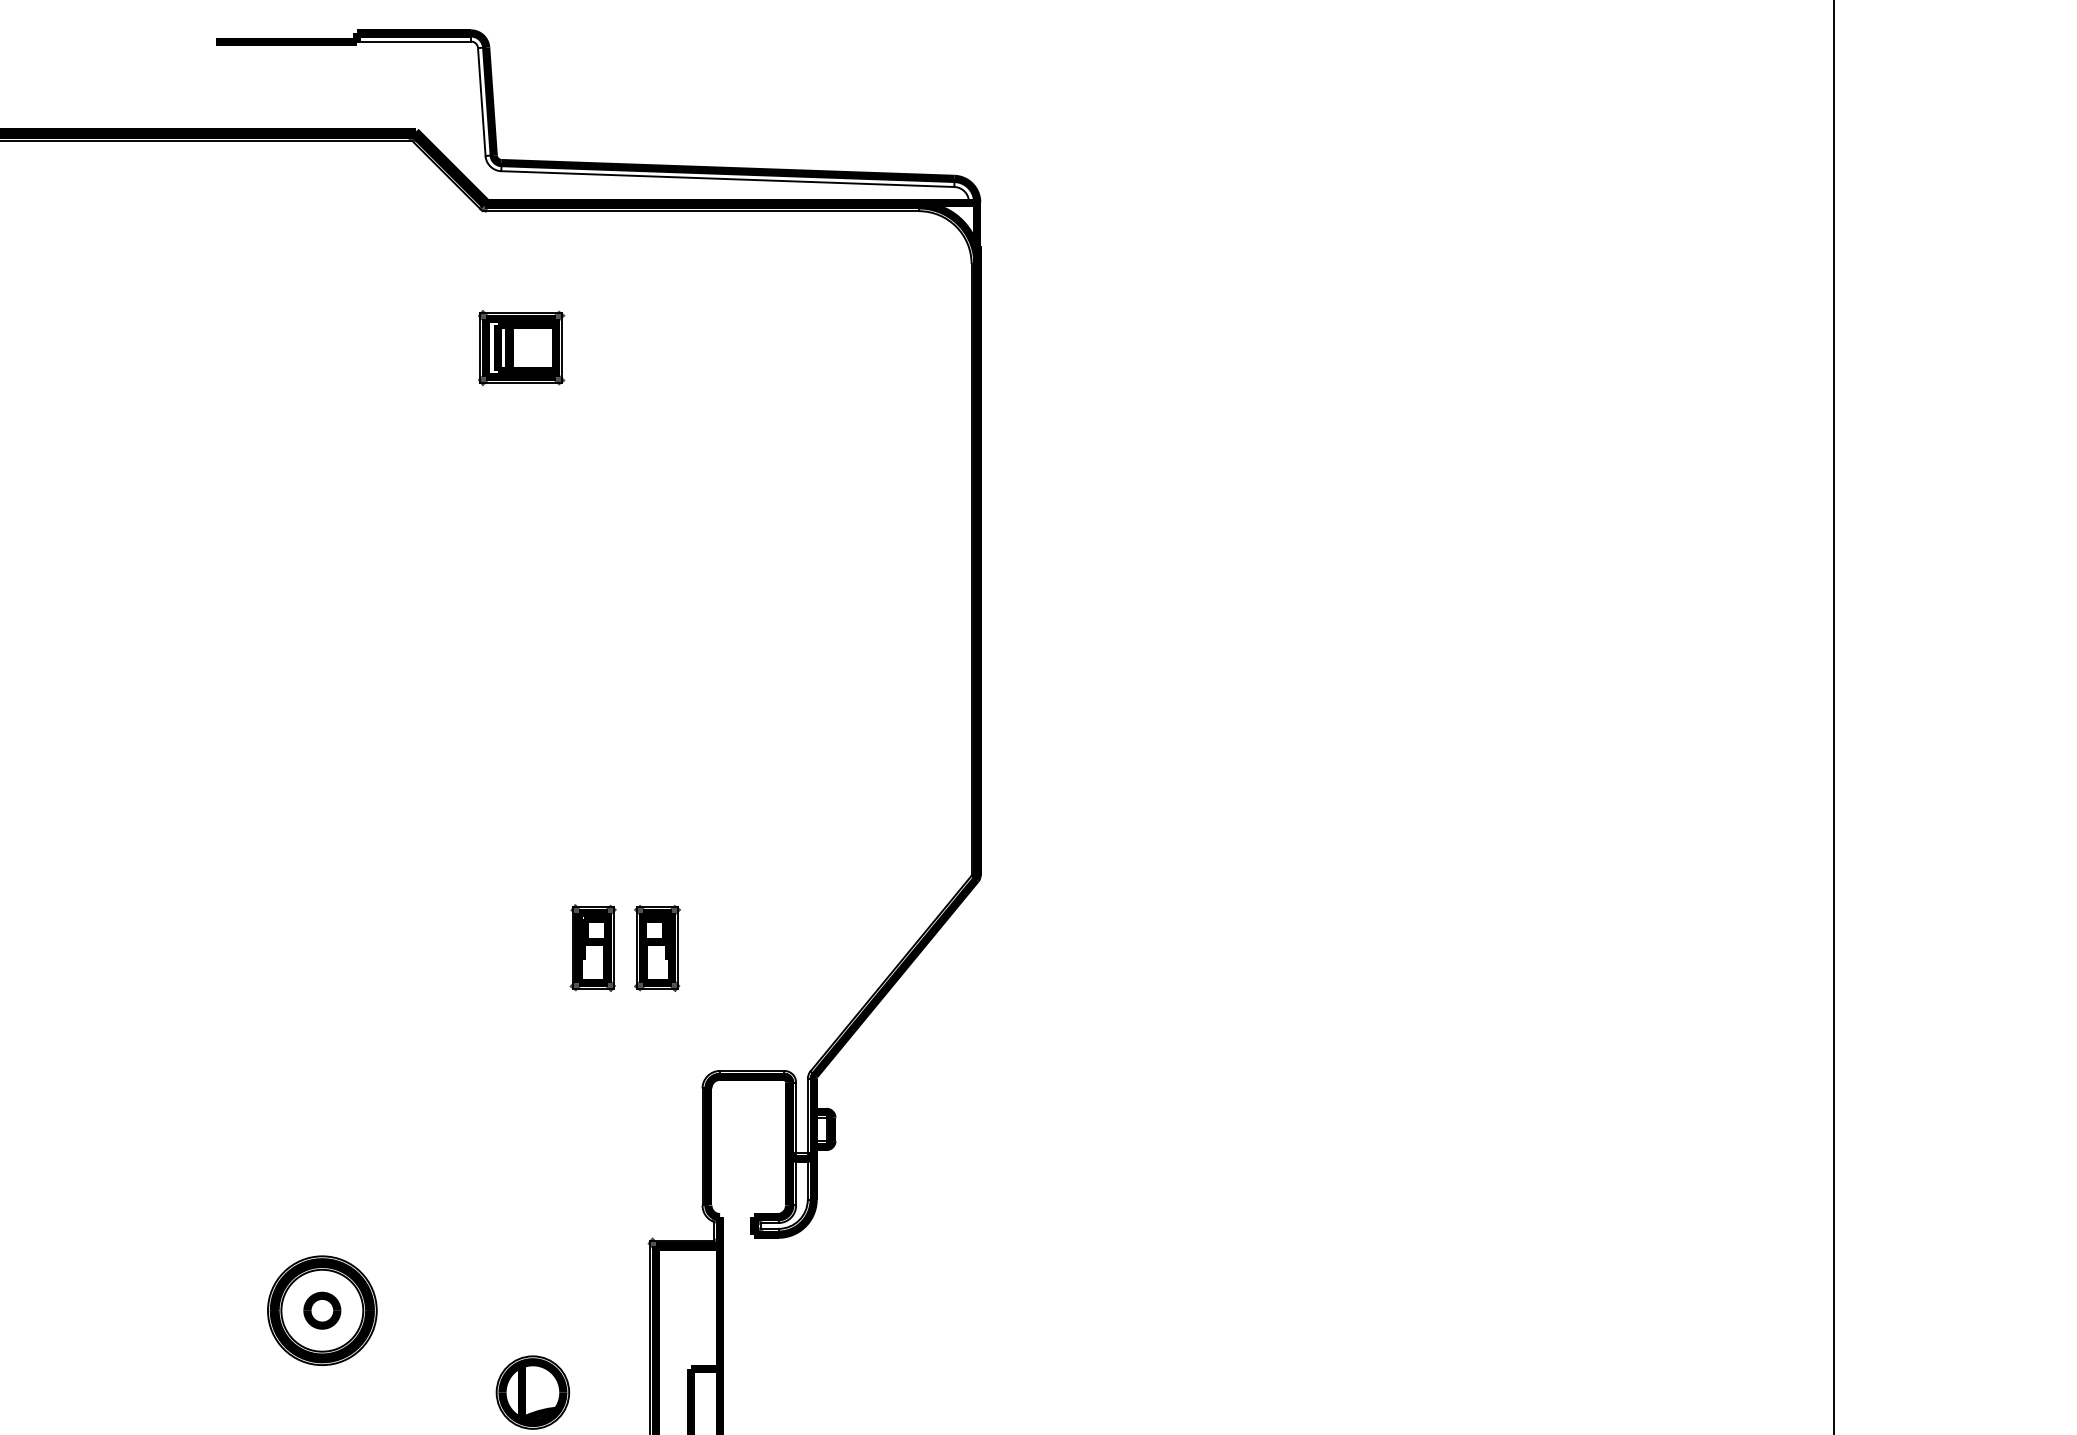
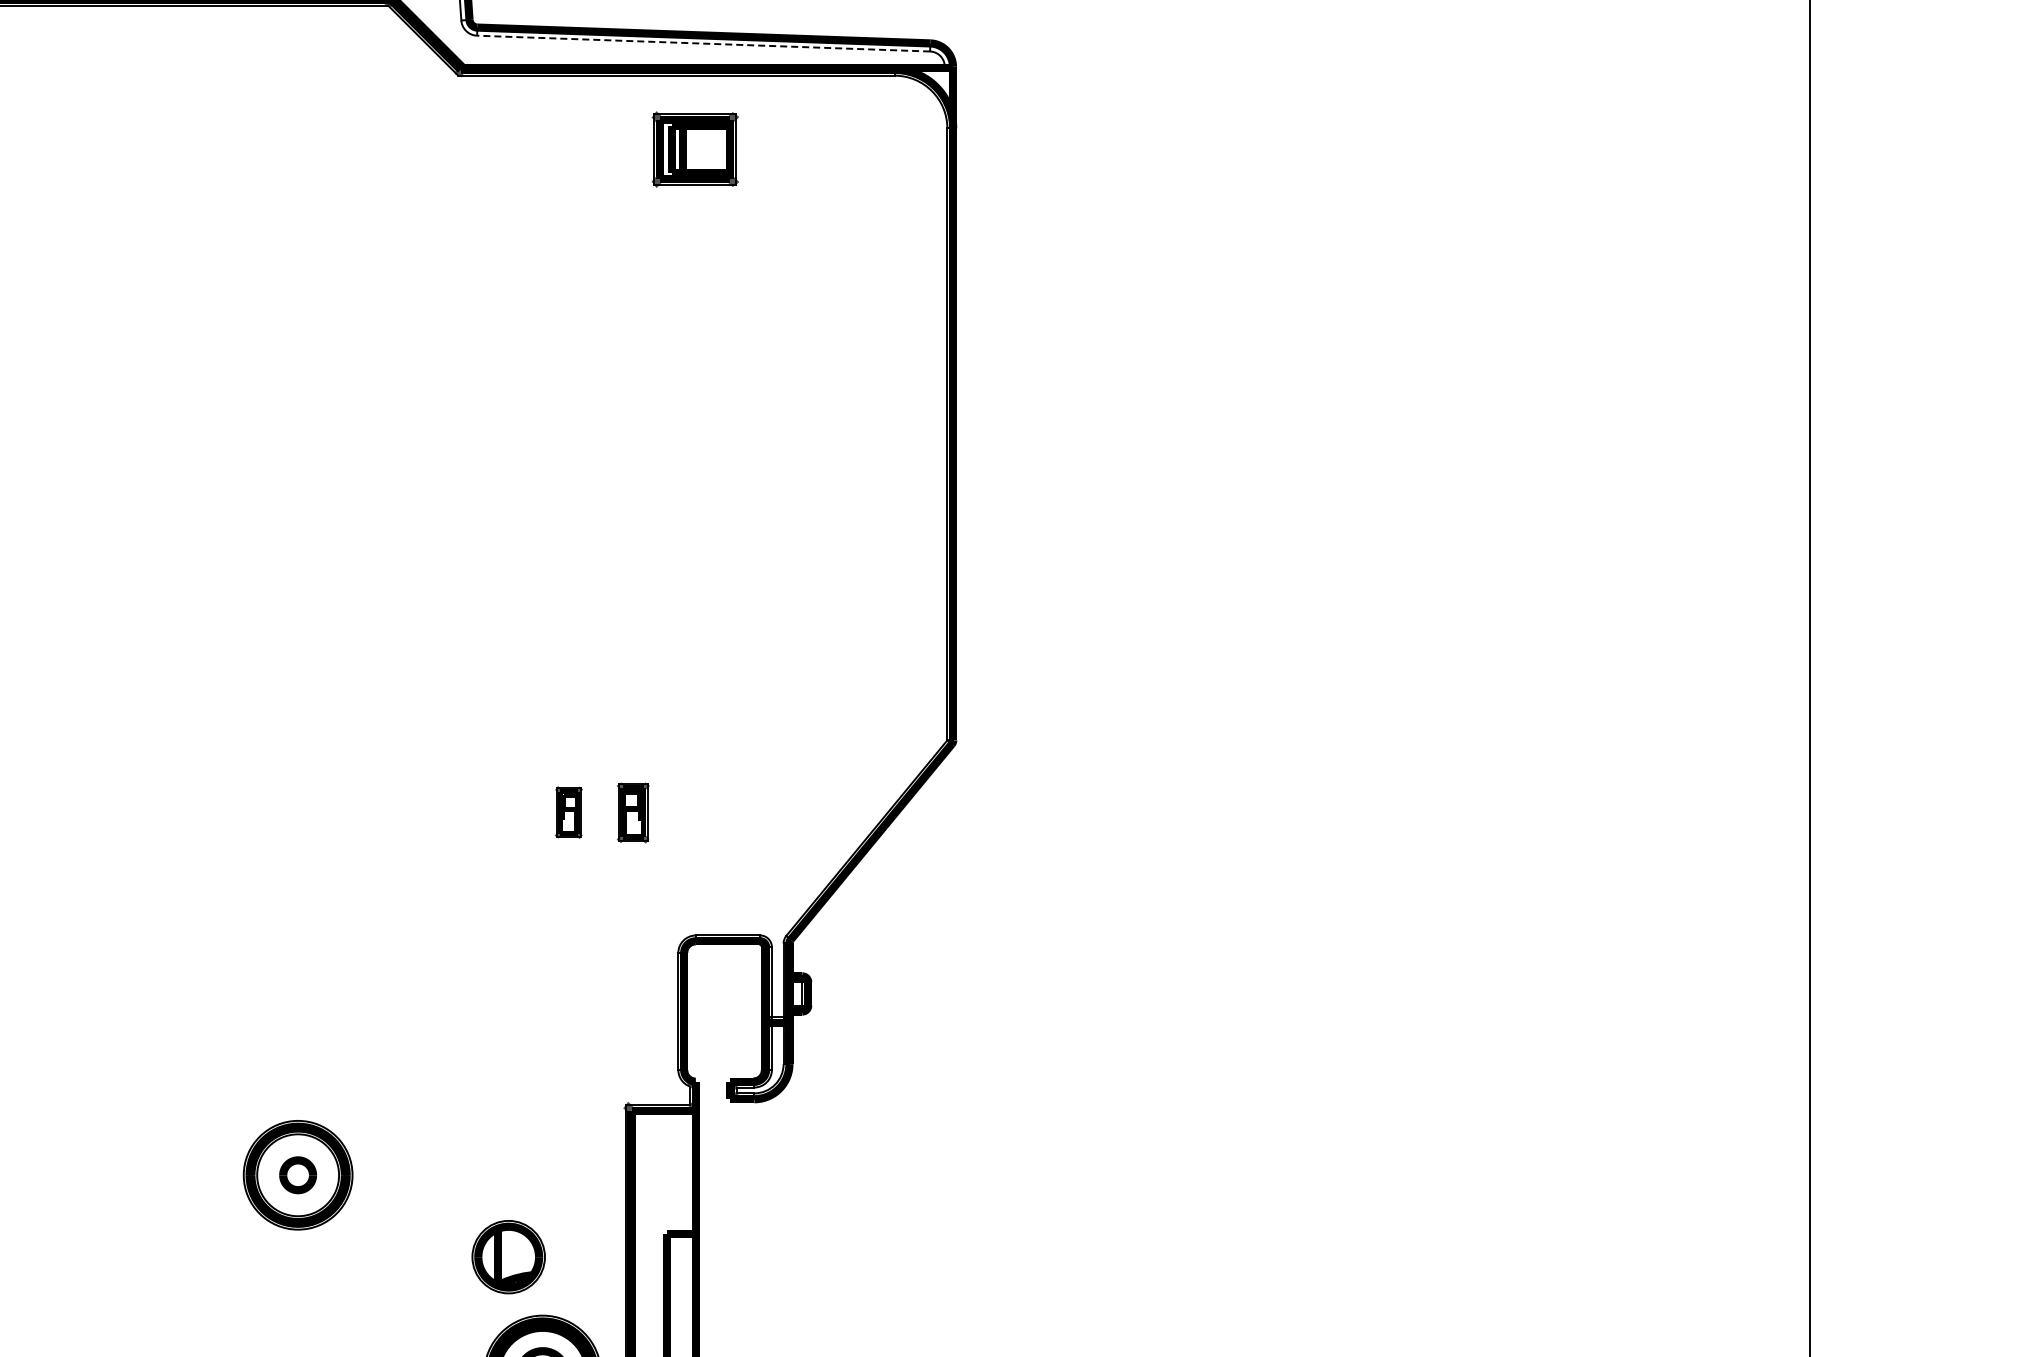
line: (727, 179) -> (703, 44), solid -> dashed
part: (521, 347) -> (695, 149), moved
part: (592, 947) -> (568, 812), size x0.6
part: (657, 948) -> (633, 813), size x0.7

